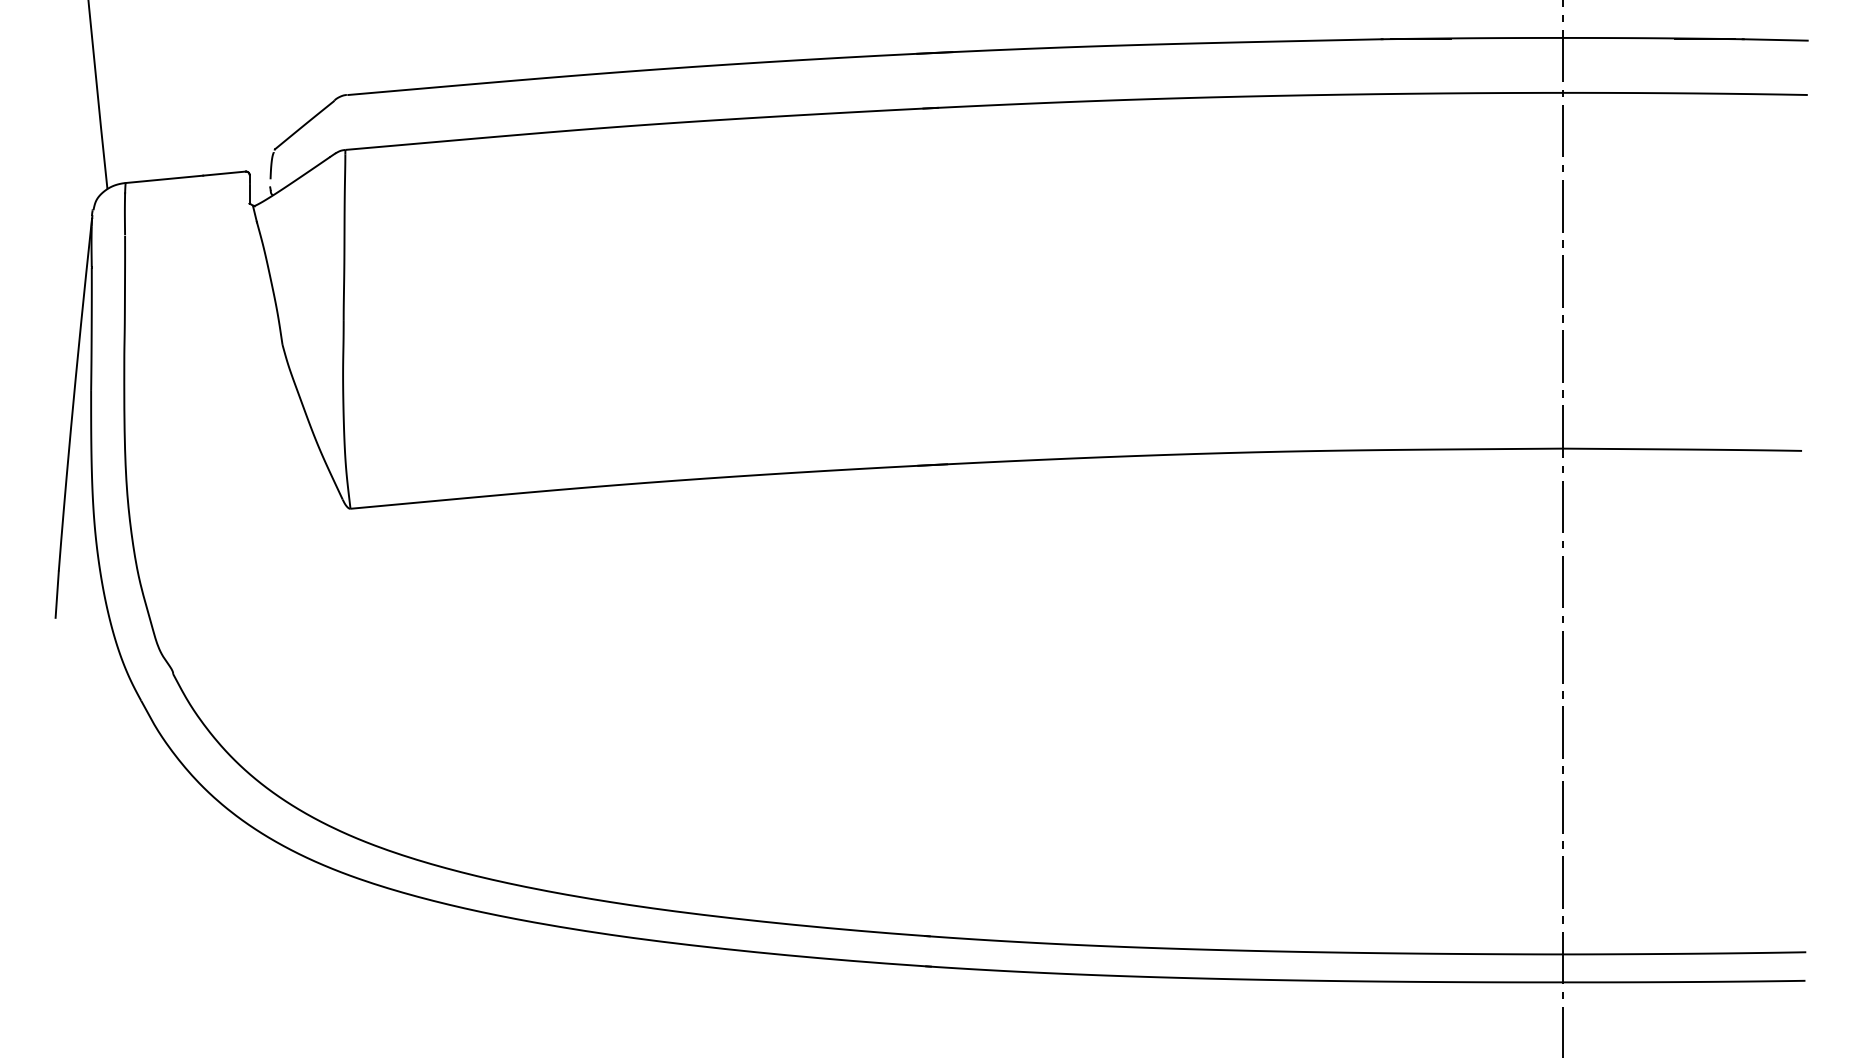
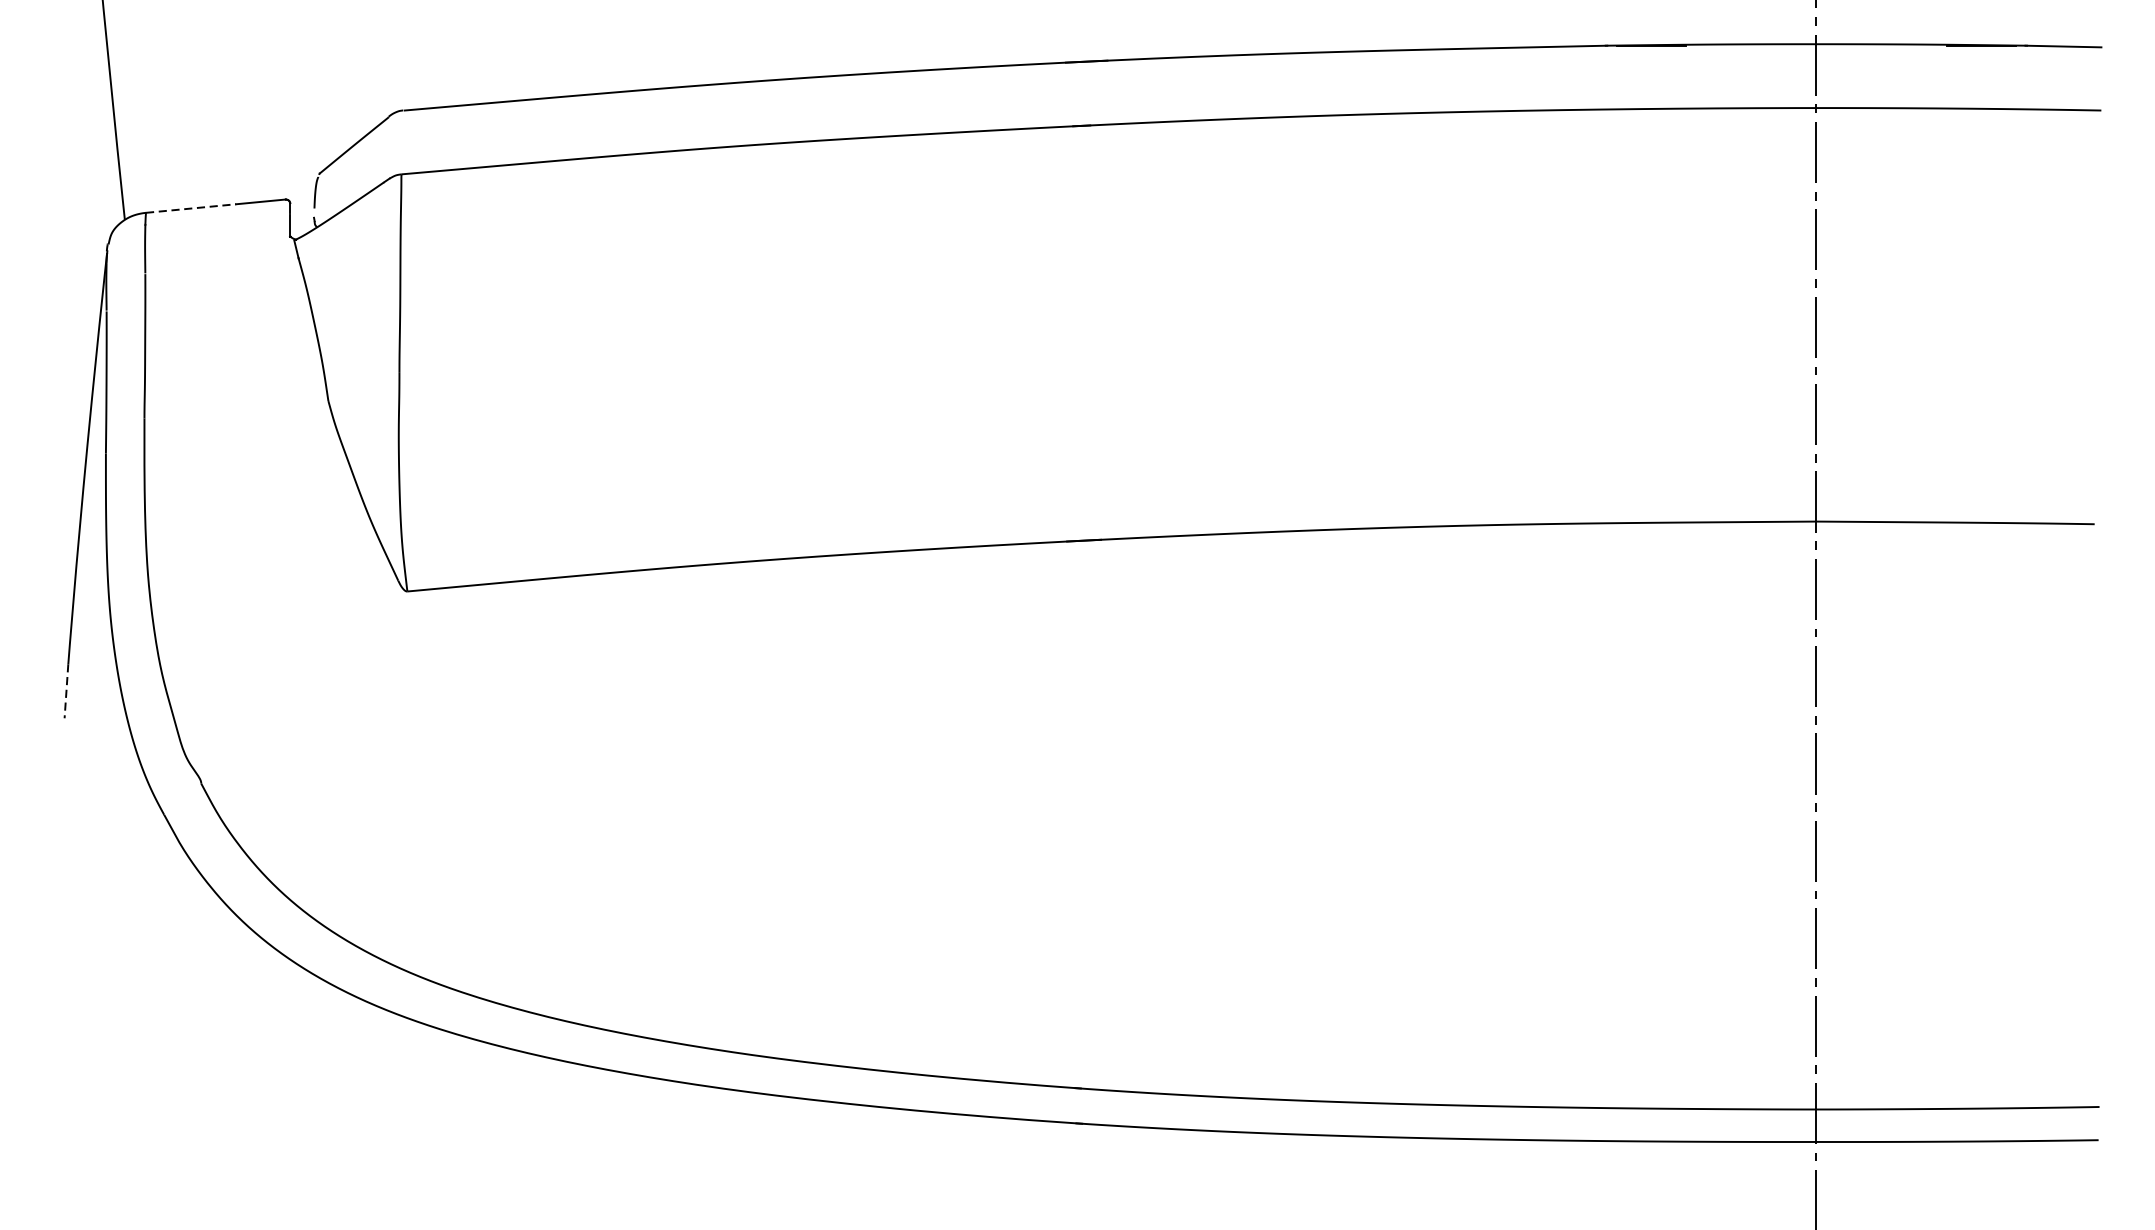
line: (164, 179) -> (191, 208), solid -> dashed
line: (57, 595) -> (66, 692), solid -> dashed

